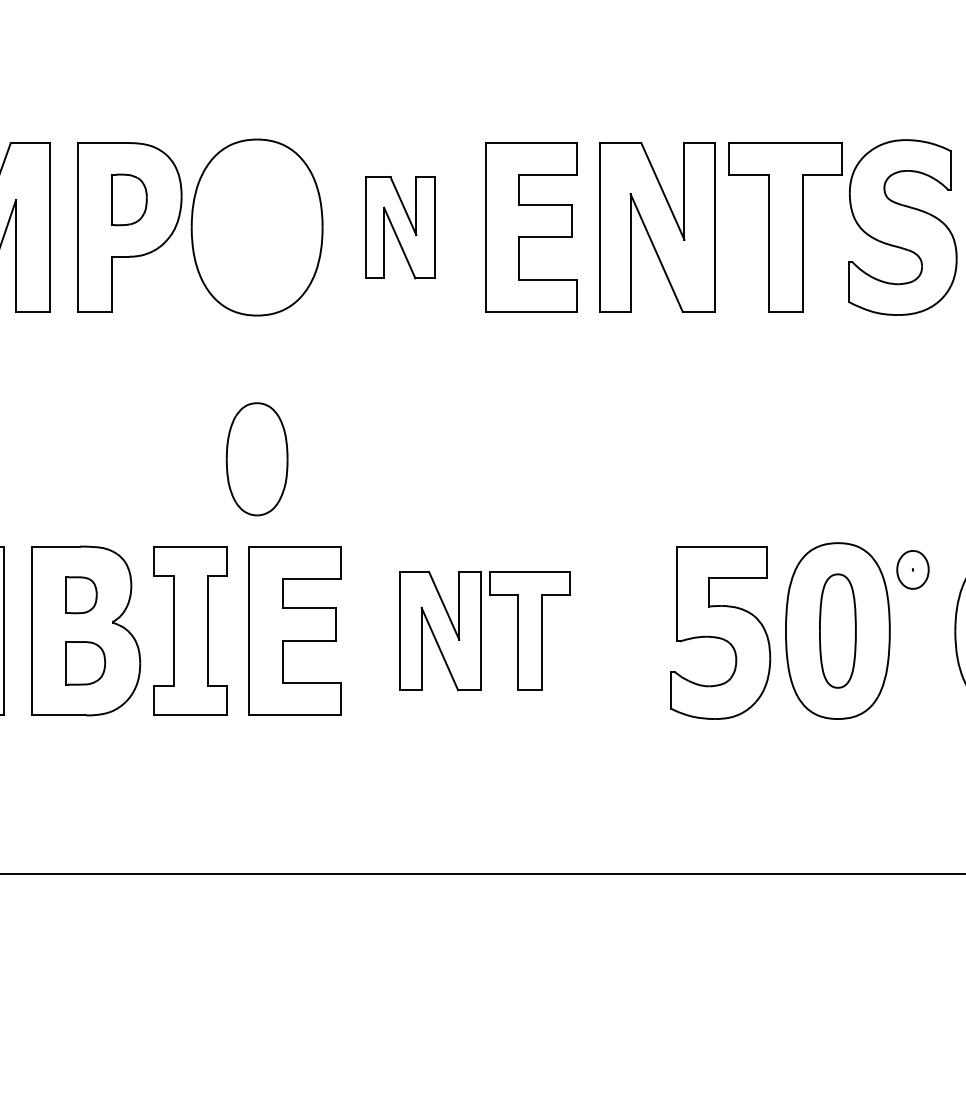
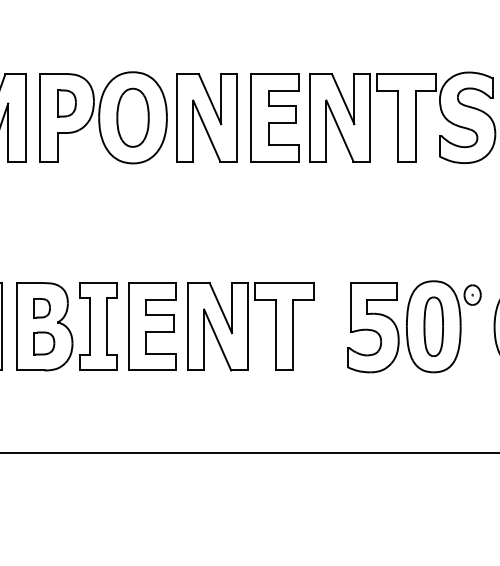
part: (398, 226) -> (206, 117), size x1.67
part: (256, 458) -> (132, 117), moved
part: (483, 630) -> (250, 326), size x1.43

